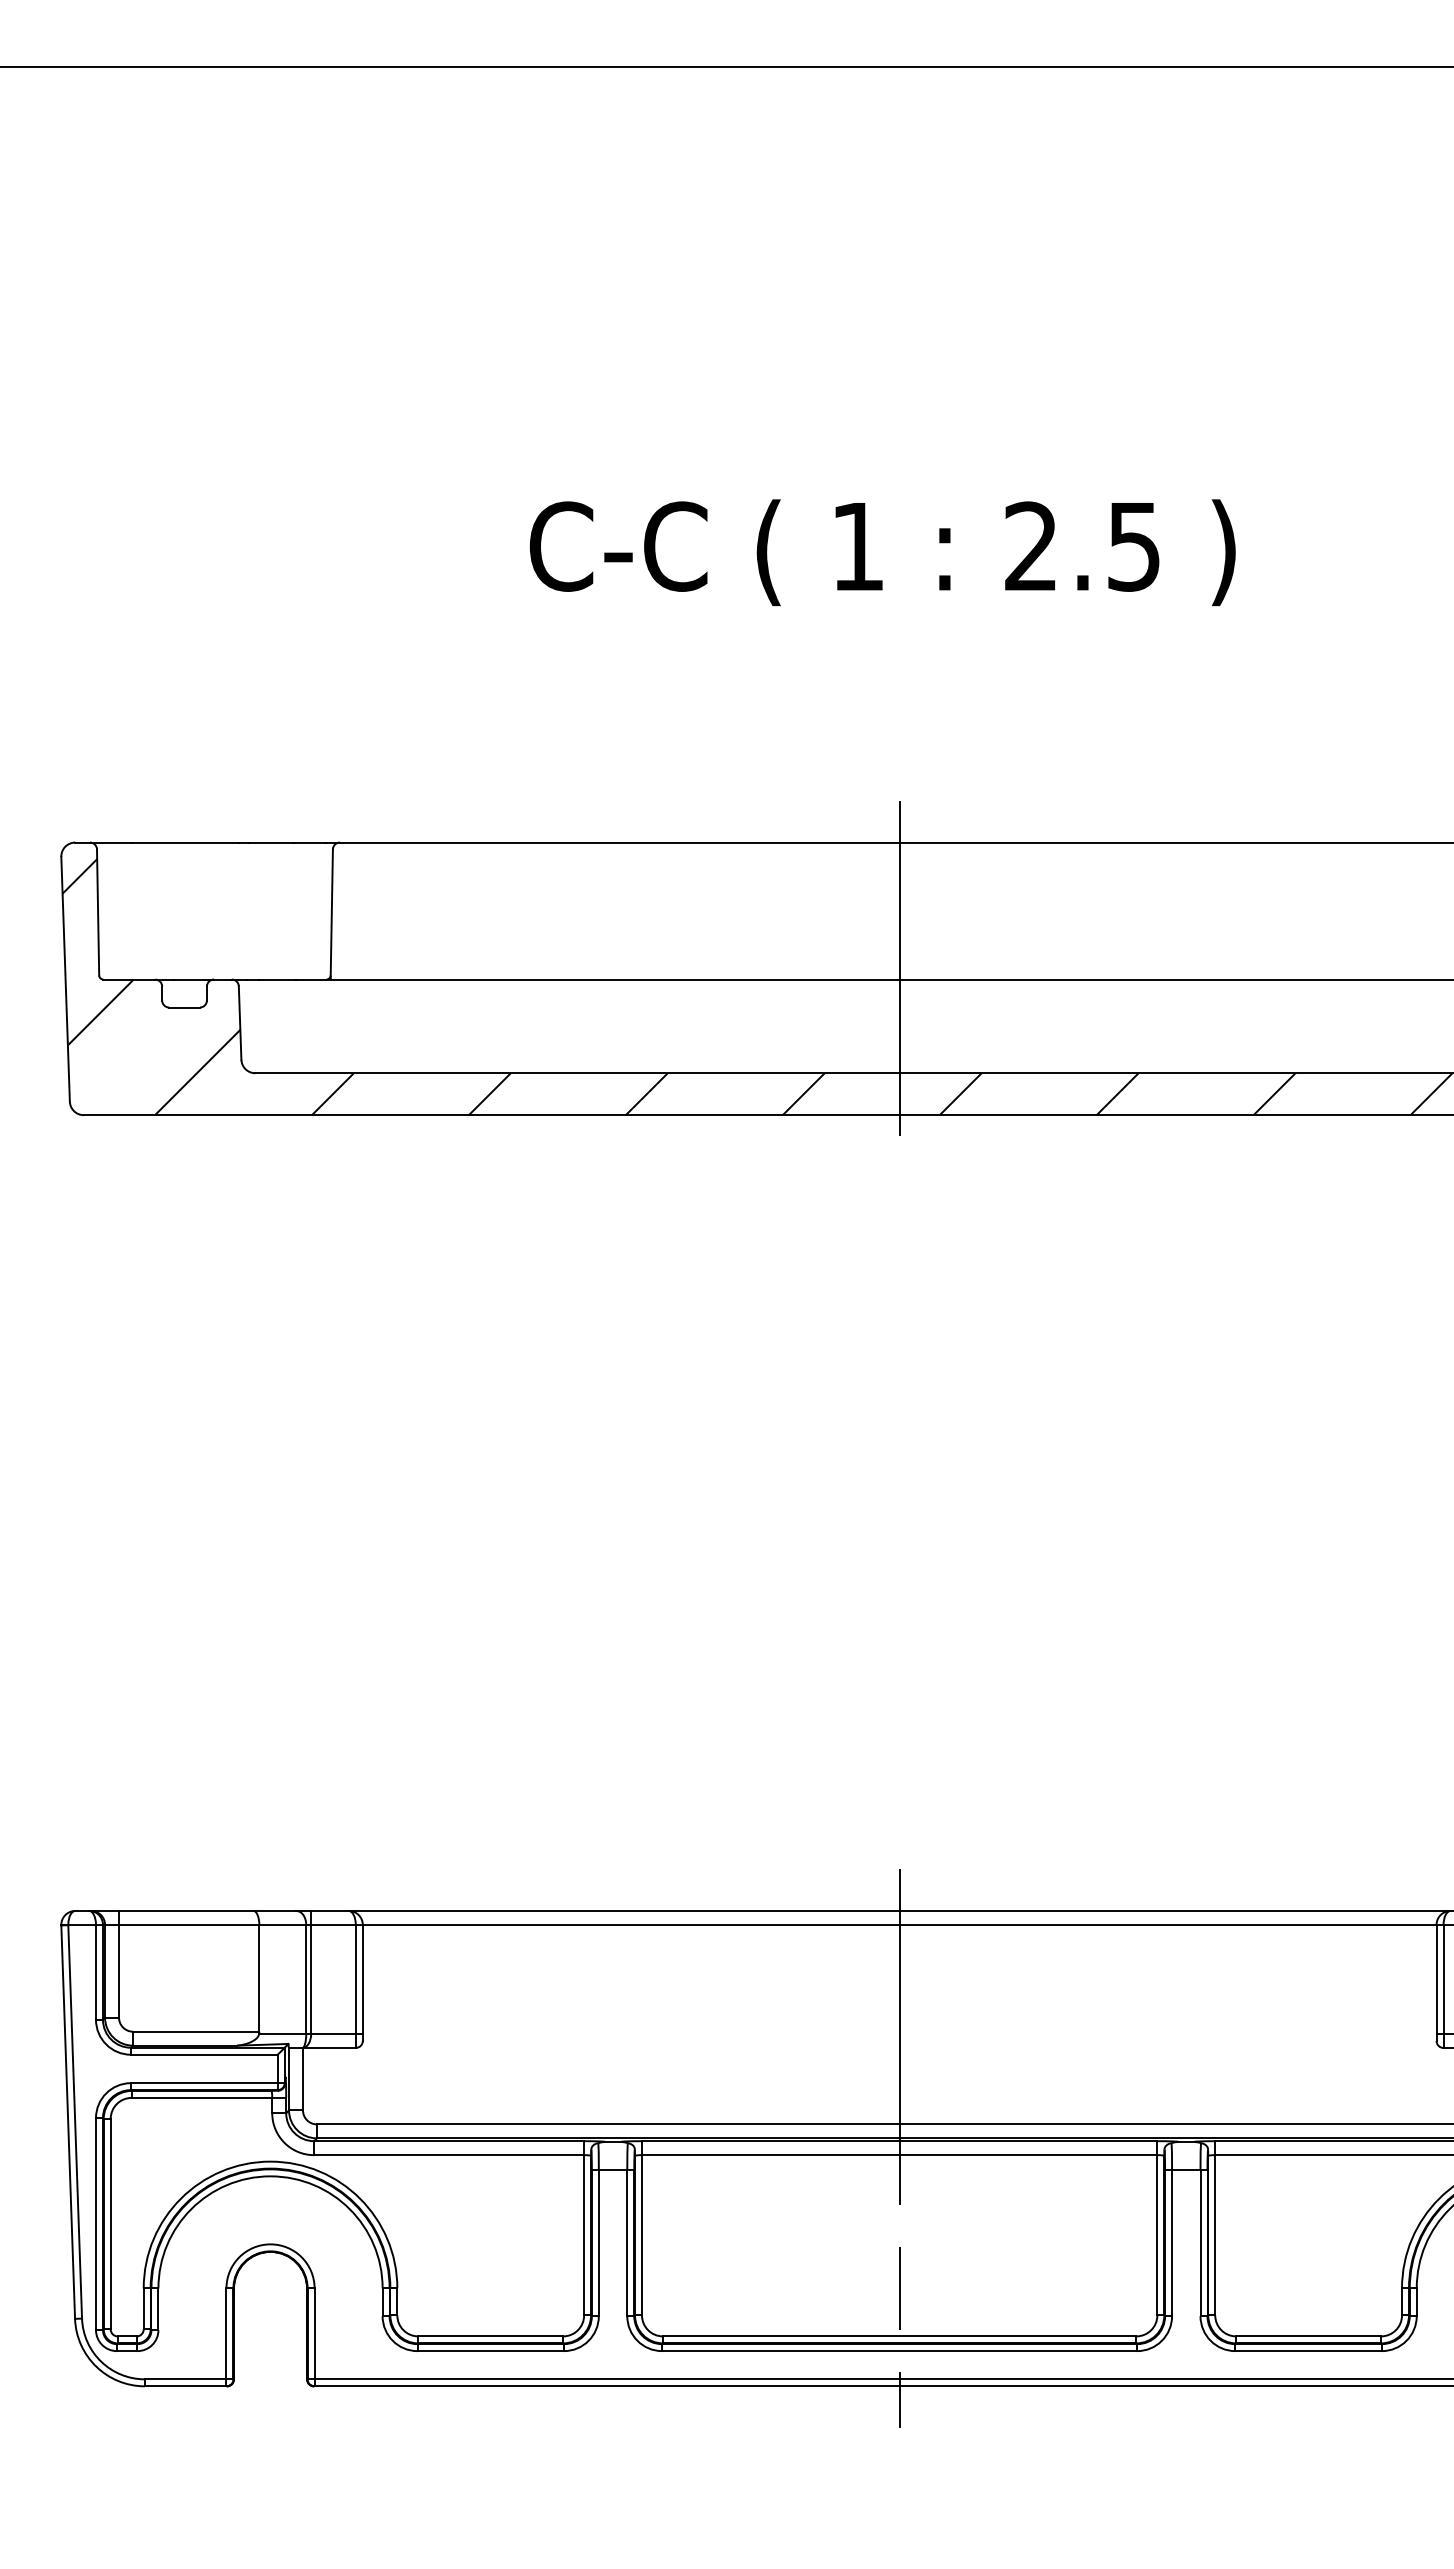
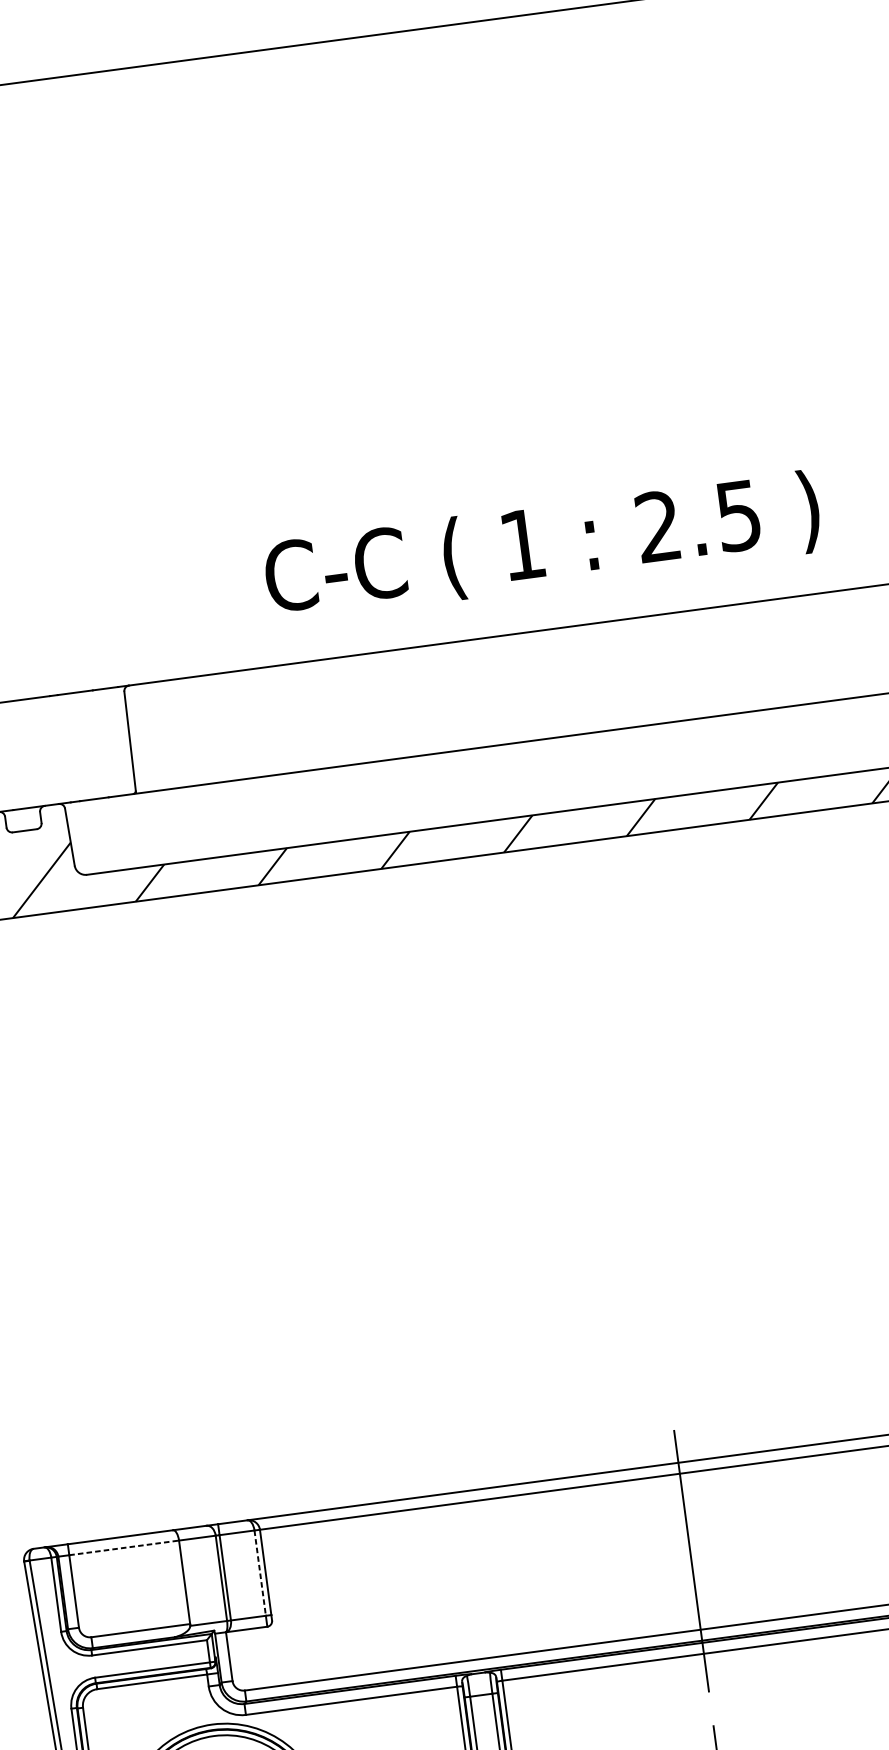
text: (882, 552) -> (542, 546), moved
line: (899, 978) -> (580, 733), removed
line: (189, 1924) -> (124, 1547), solid -> dashed
line: (355, 1979) -> (259, 1573), solid -> dashed

